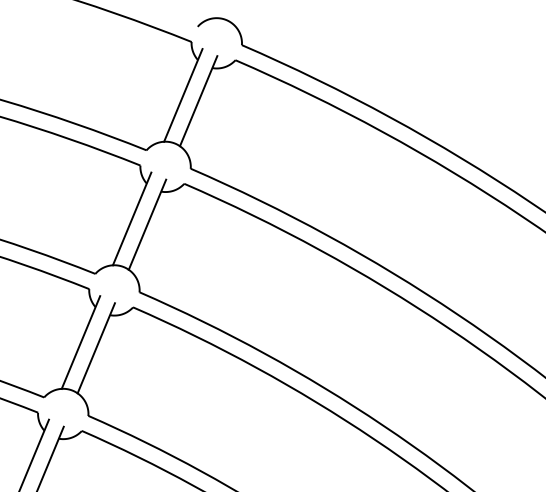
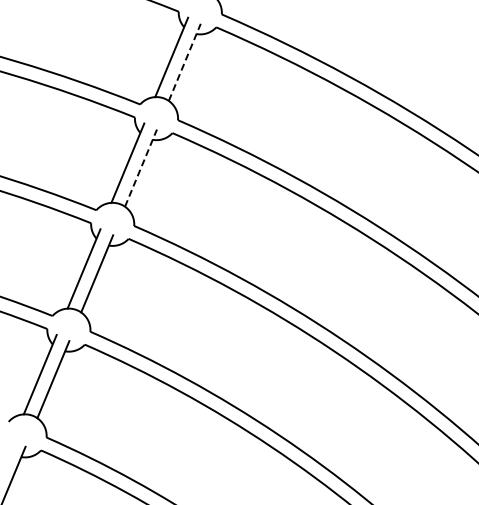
line: (198, 101) -> (184, 62), solid -> dashed
line: (148, 225) -> (141, 168), solid -> dashed

